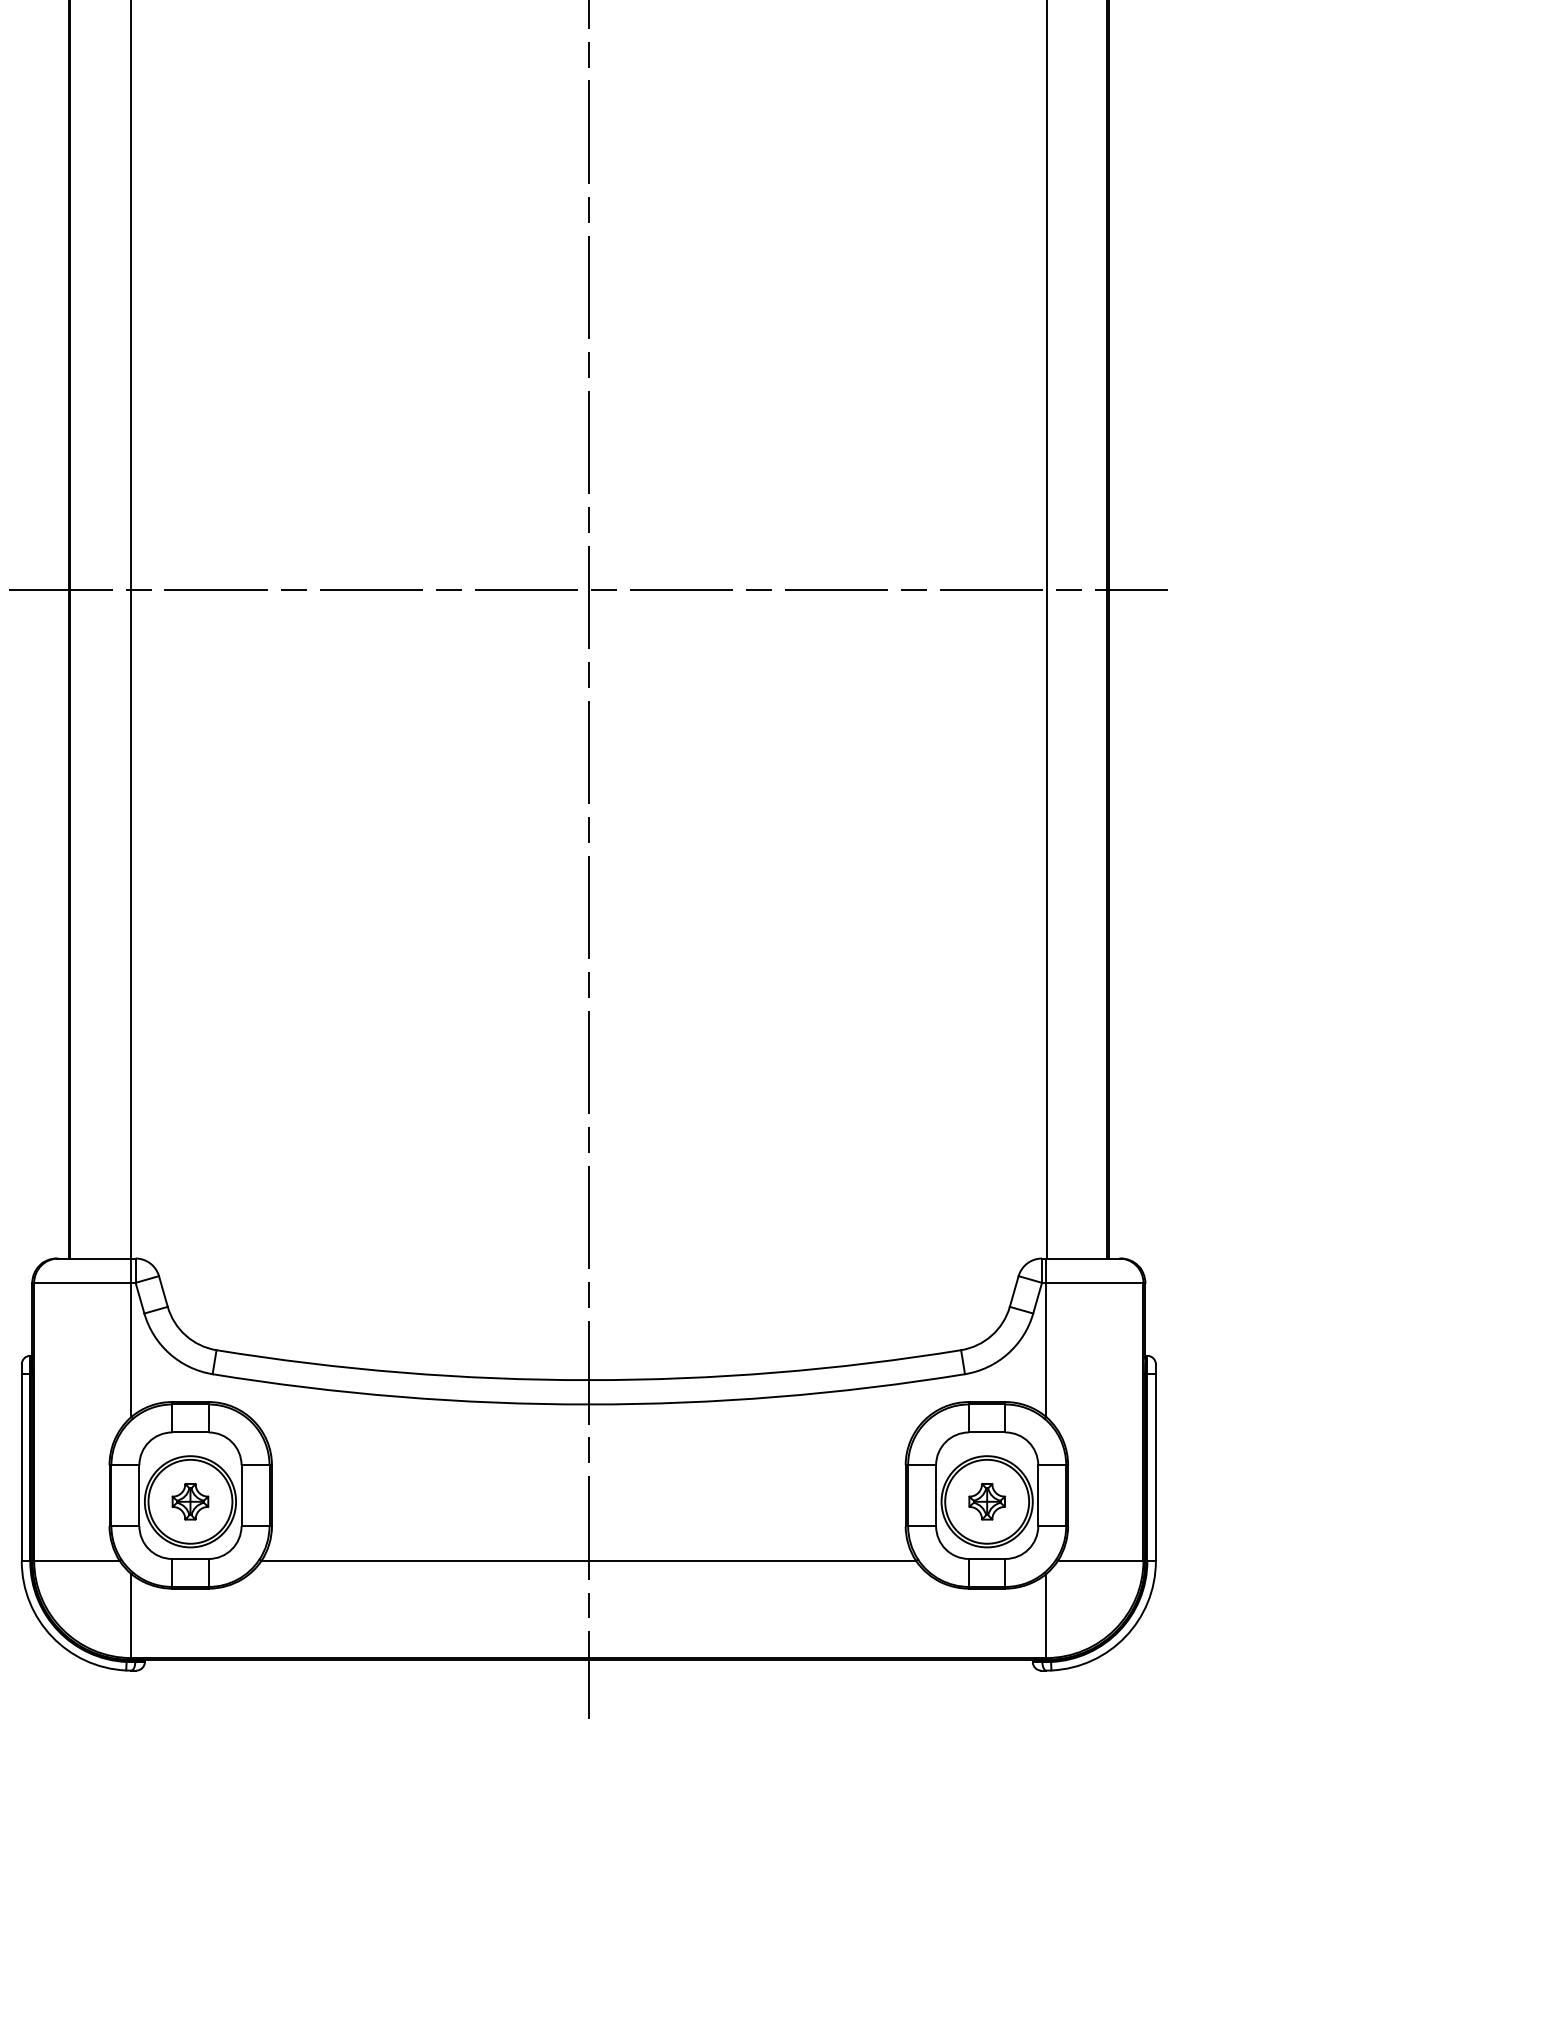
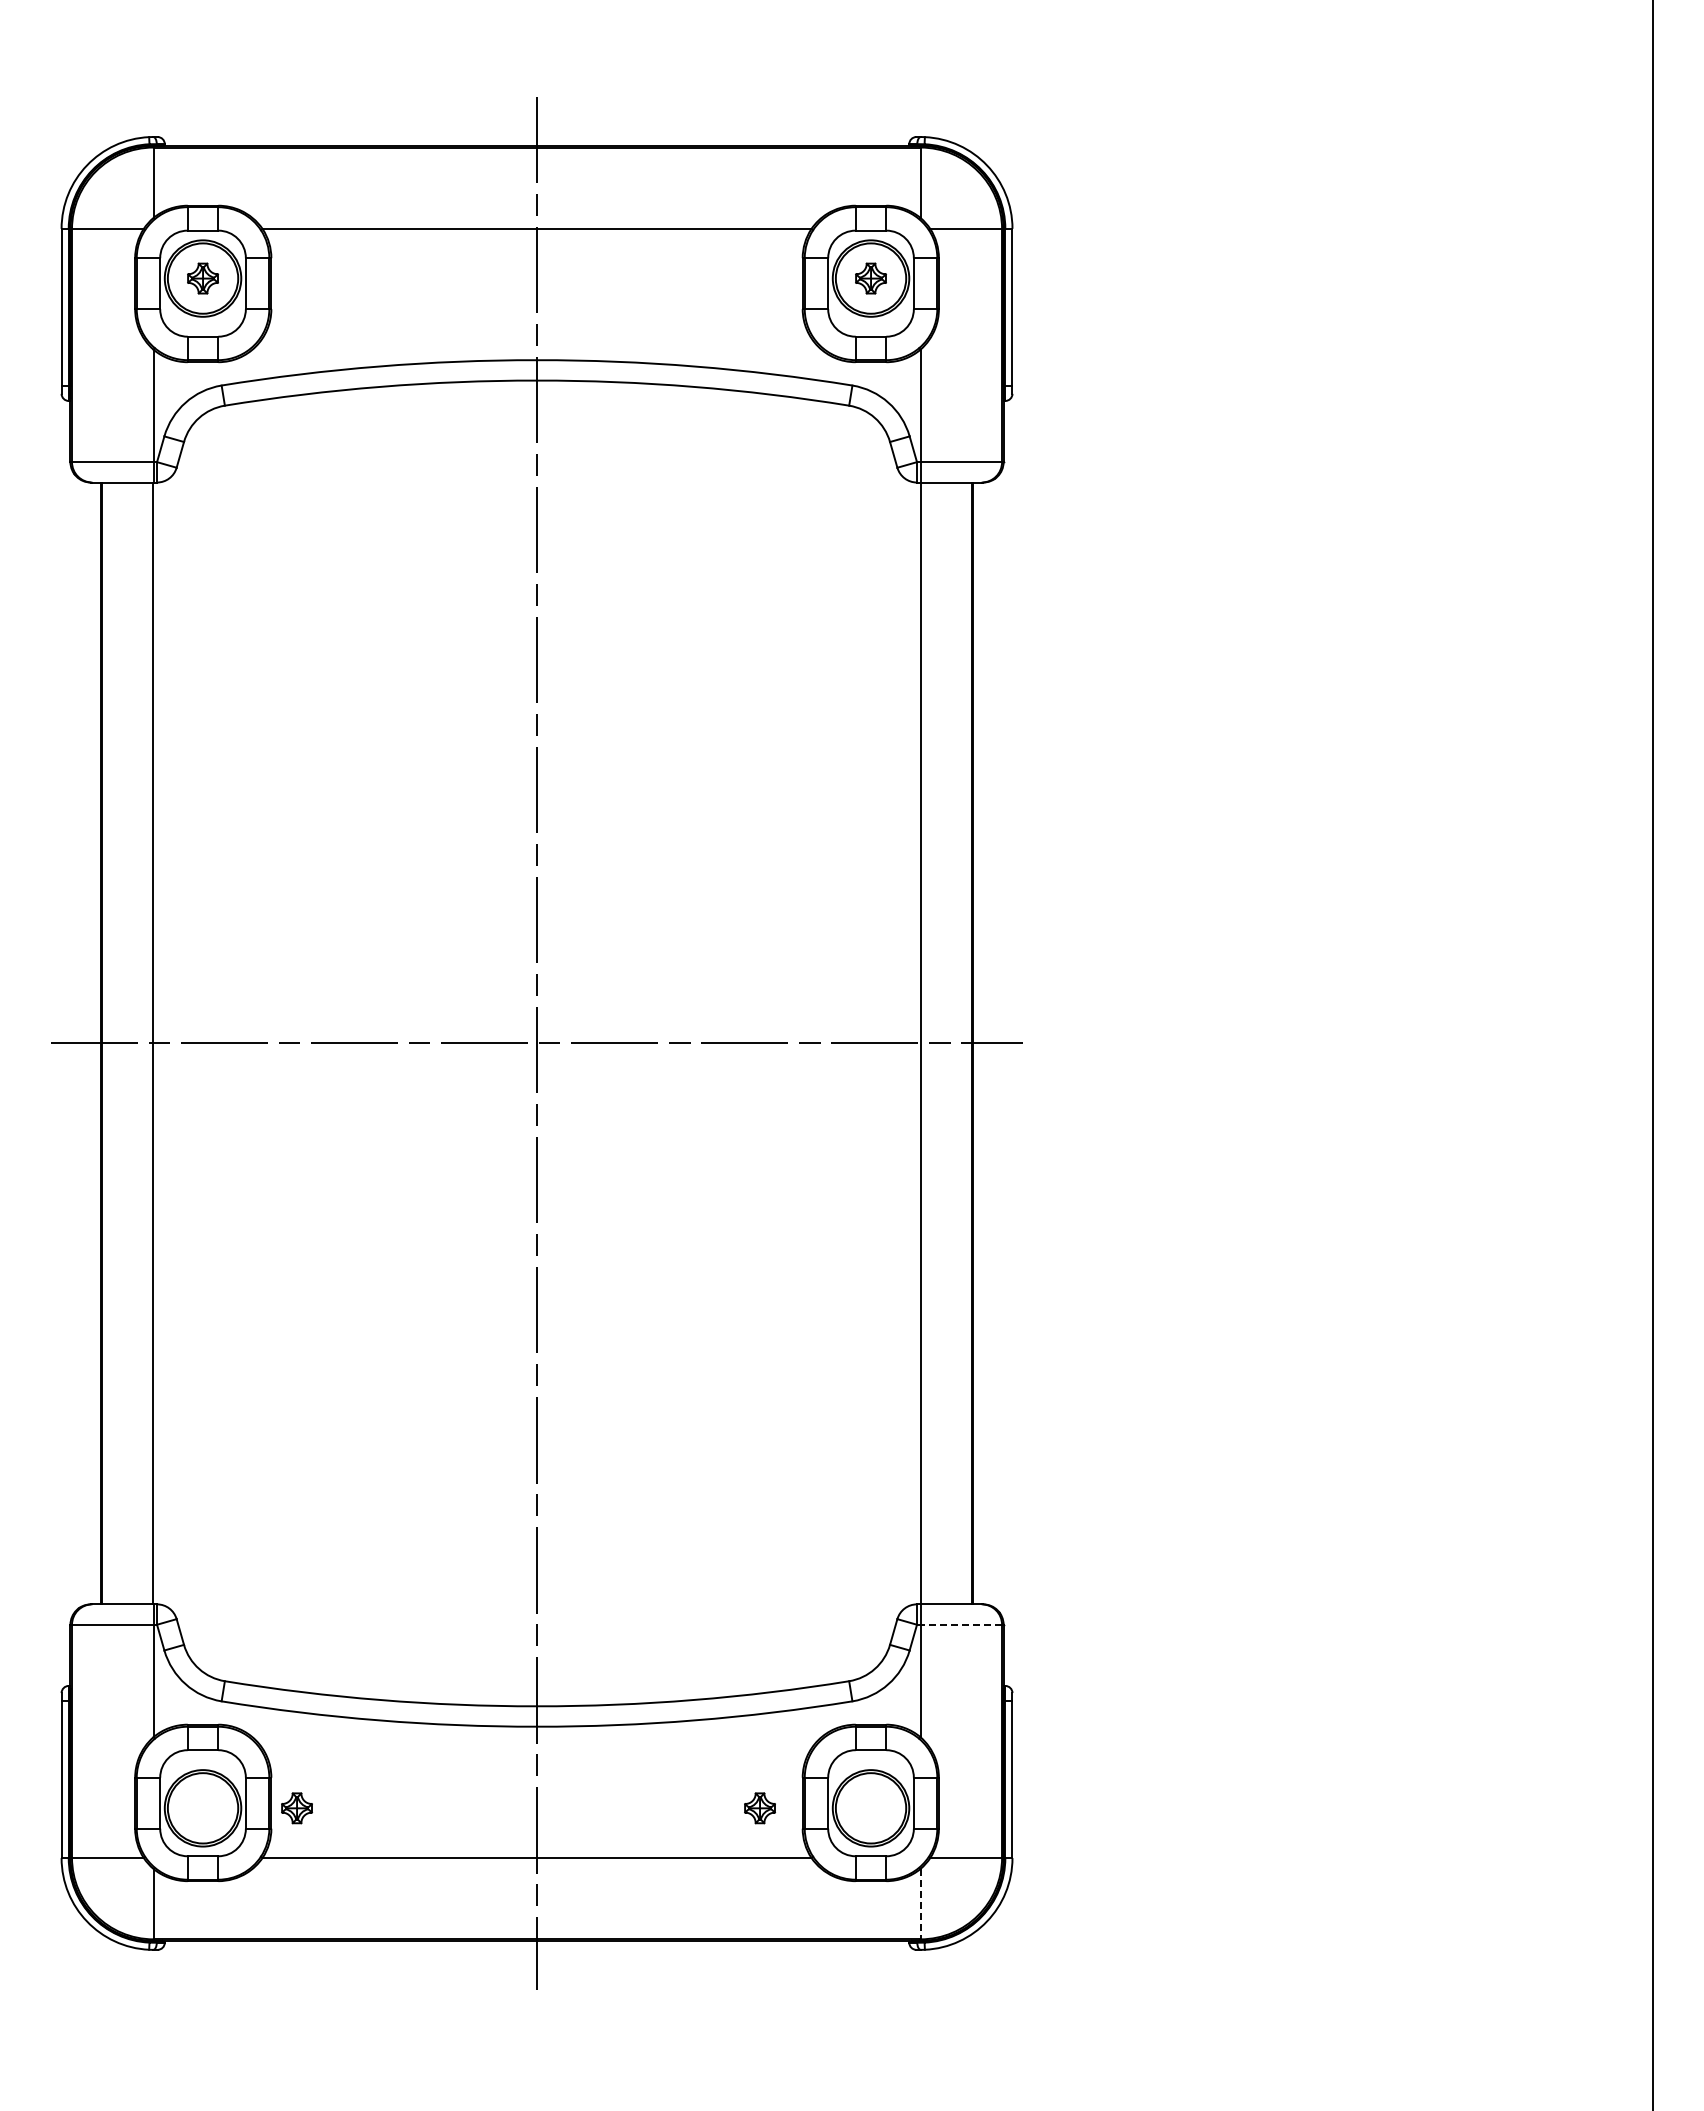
line: (1095, 1282) -> (961, 1624), solid -> dashed
part: (189, 1501) -> (296, 1808), moved
part: (986, 1501) -> (759, 1808), moved
line: (1046, 1616) -> (920, 1904), solid -> dashed

